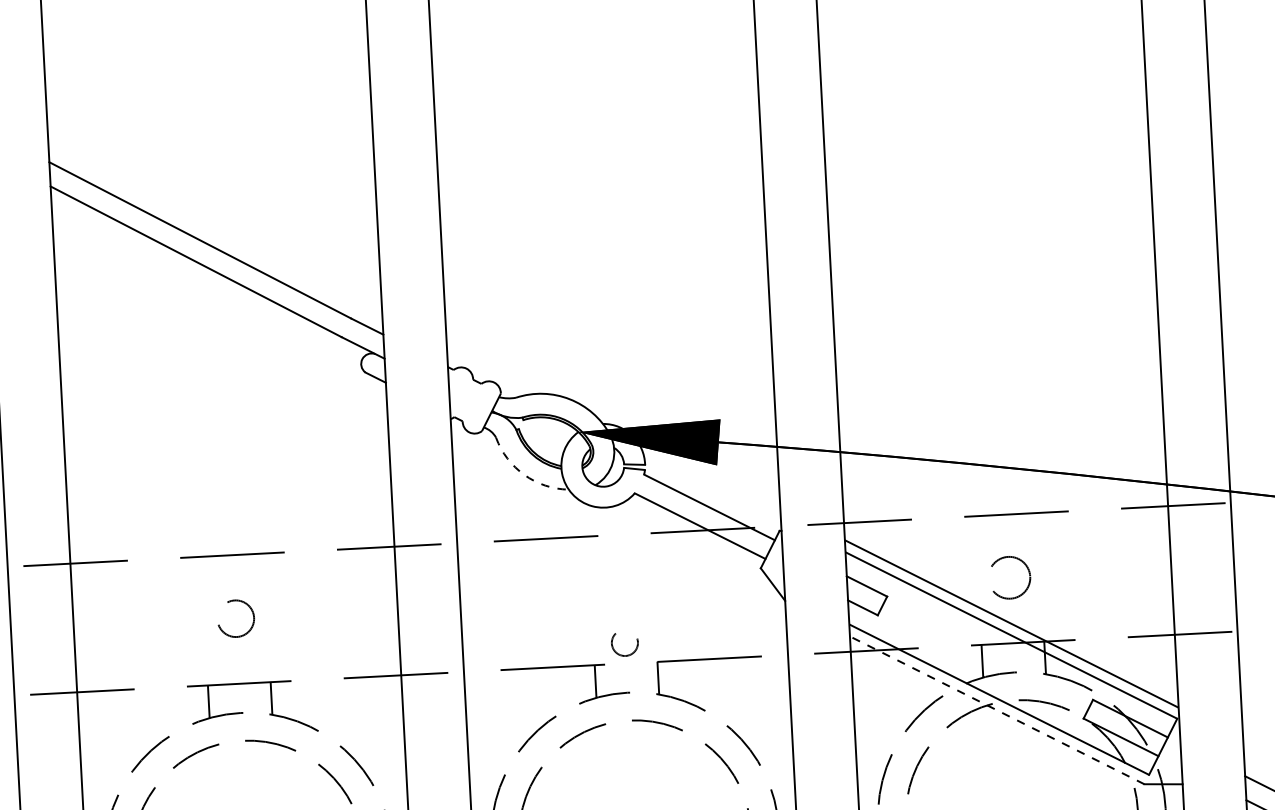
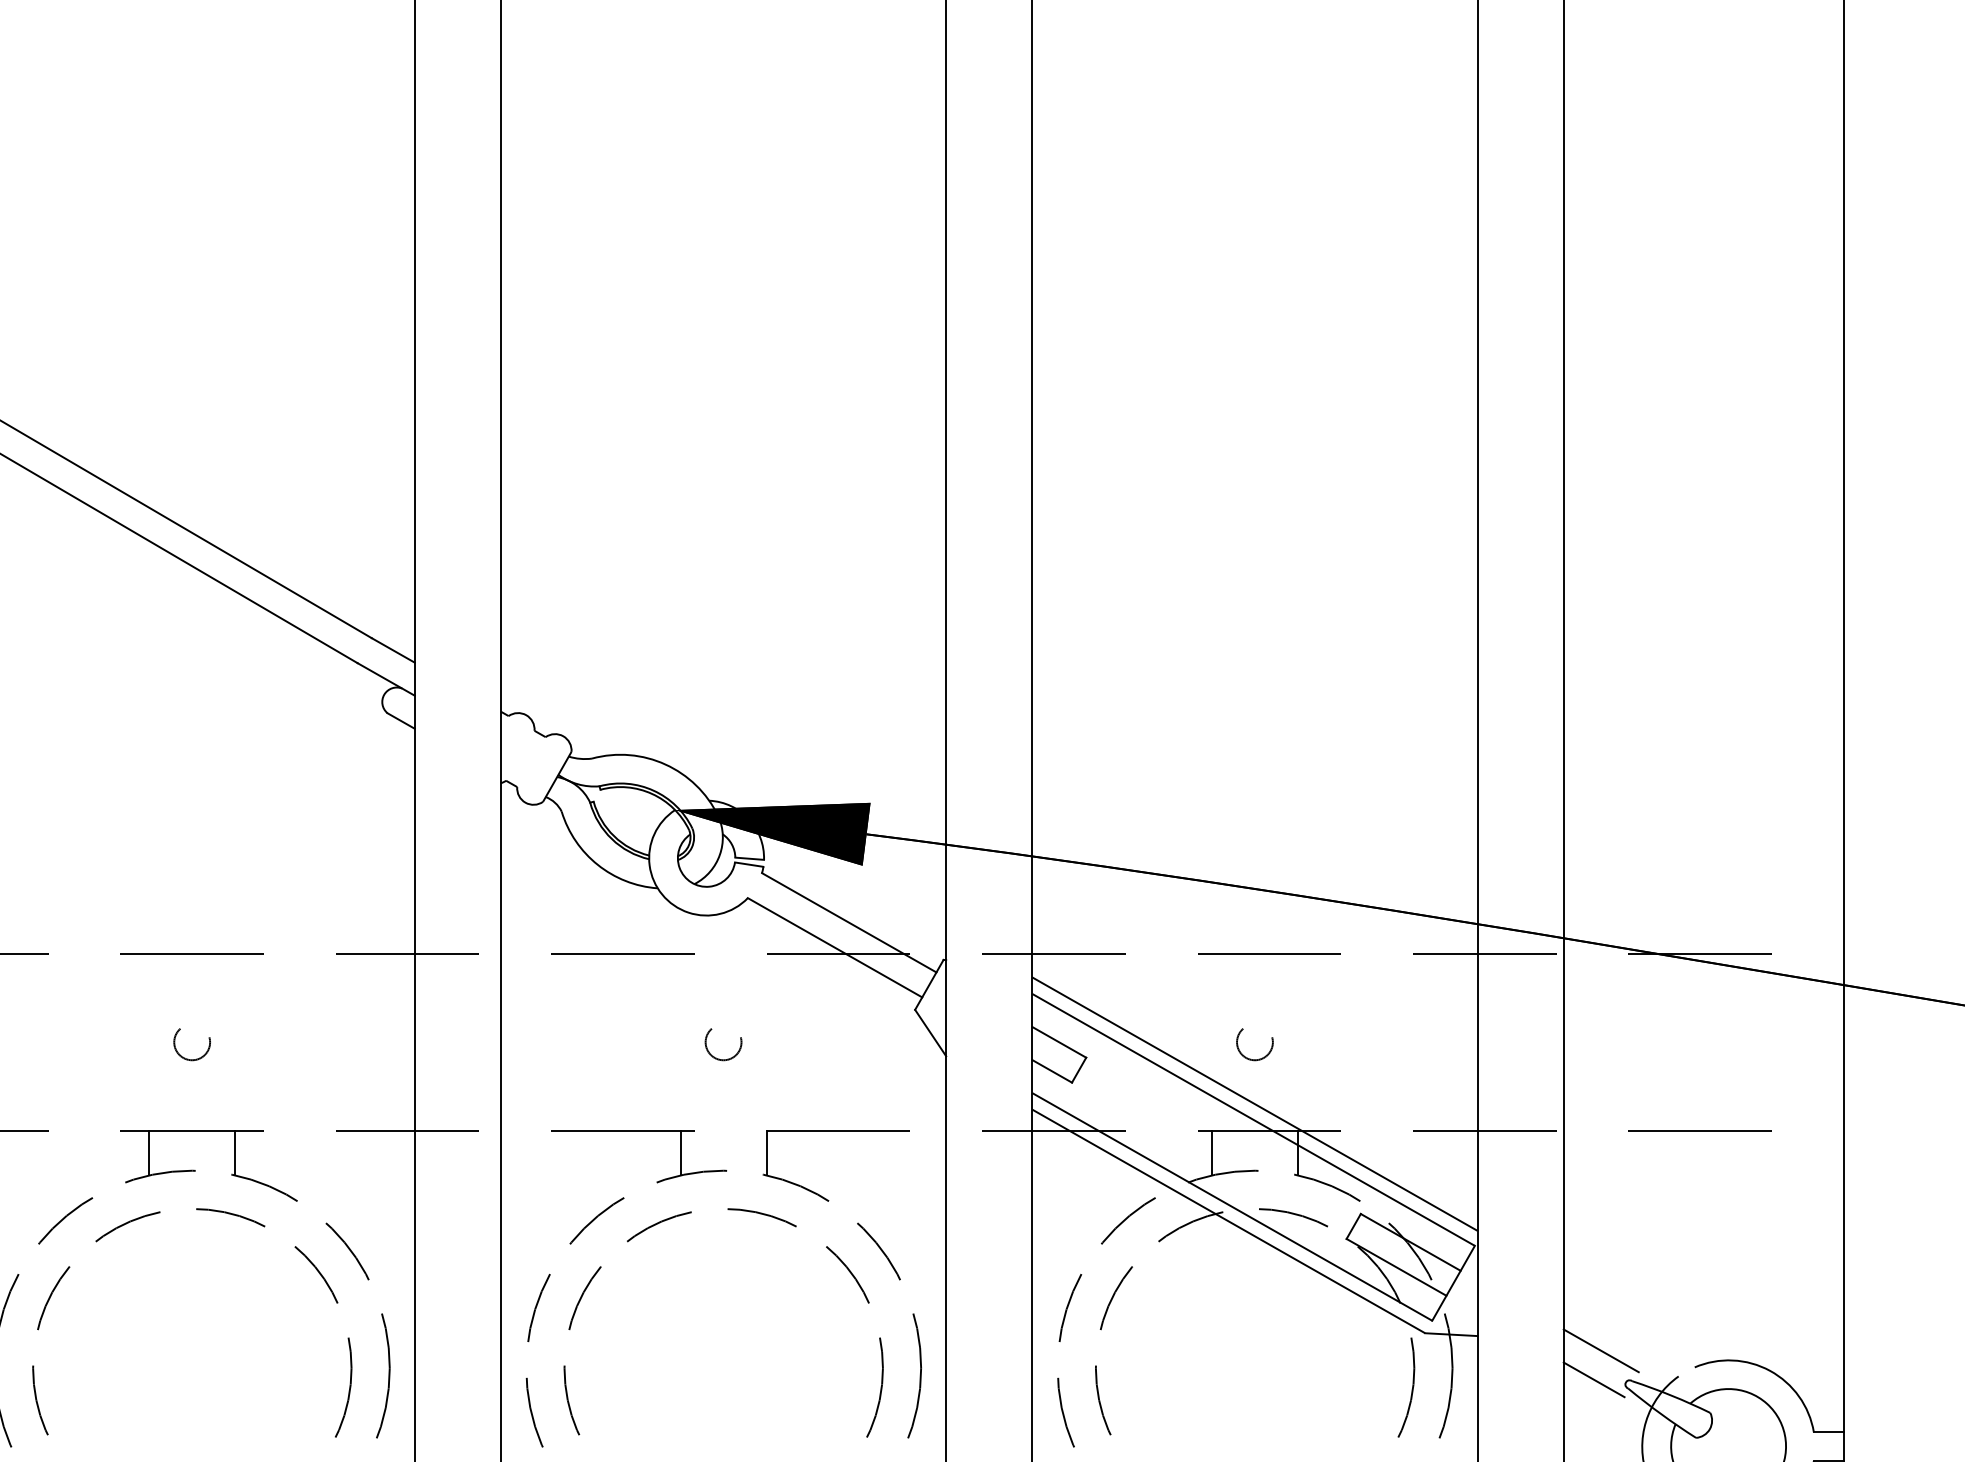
arc: (524, 474) -> (597, 864), dashed -> solid
circle: (1009, 580) -> (1254, 1044), size x0.62
circle: (235, 621) -> (191, 1044), size x0.71
circle: (624, 644) -> (723, 1044), moved
line: (996, 710) -> (1228, 1221), dashed -> solid

